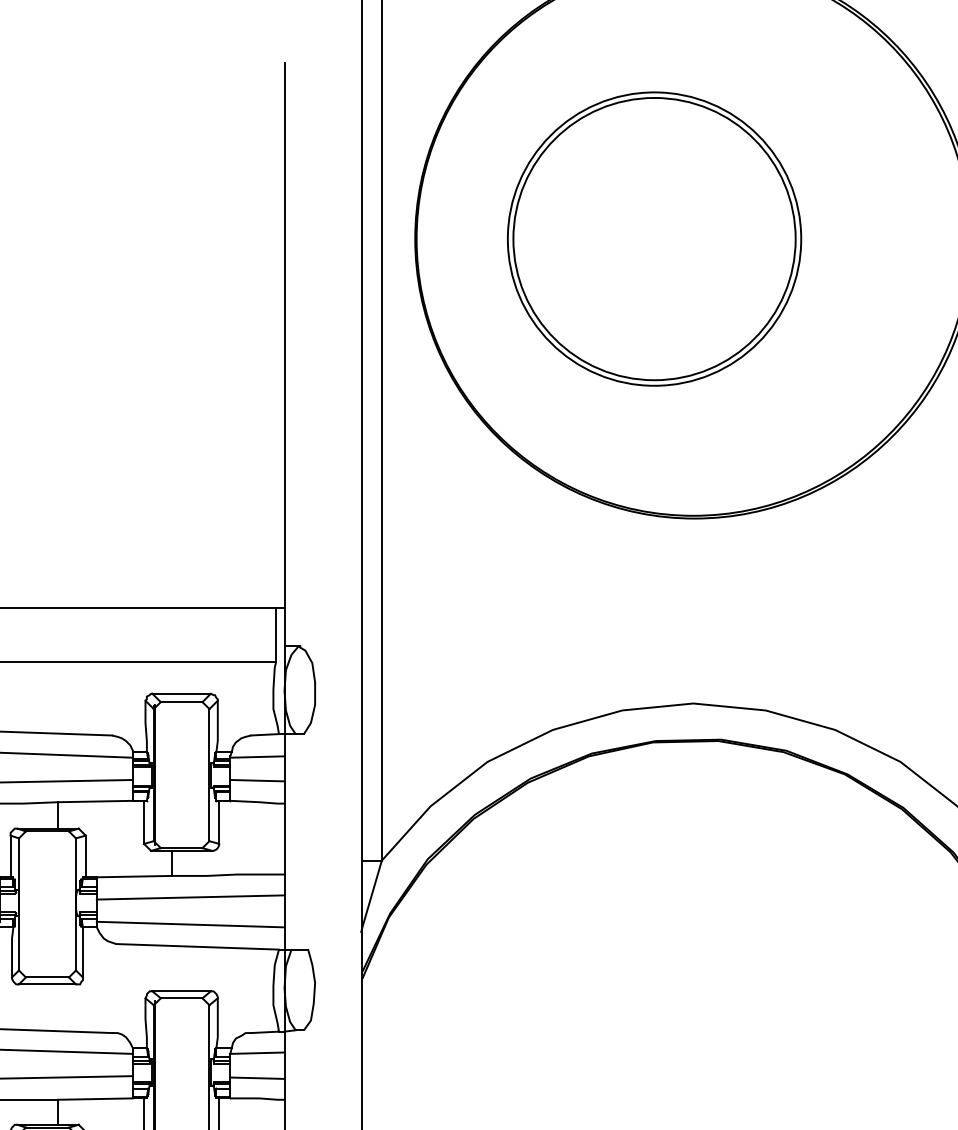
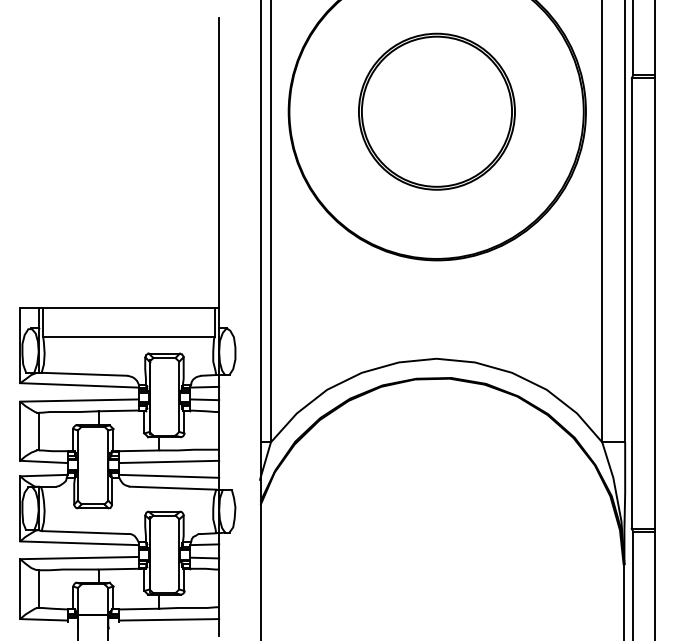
part: (653, 238) -> (436, 111), moved

